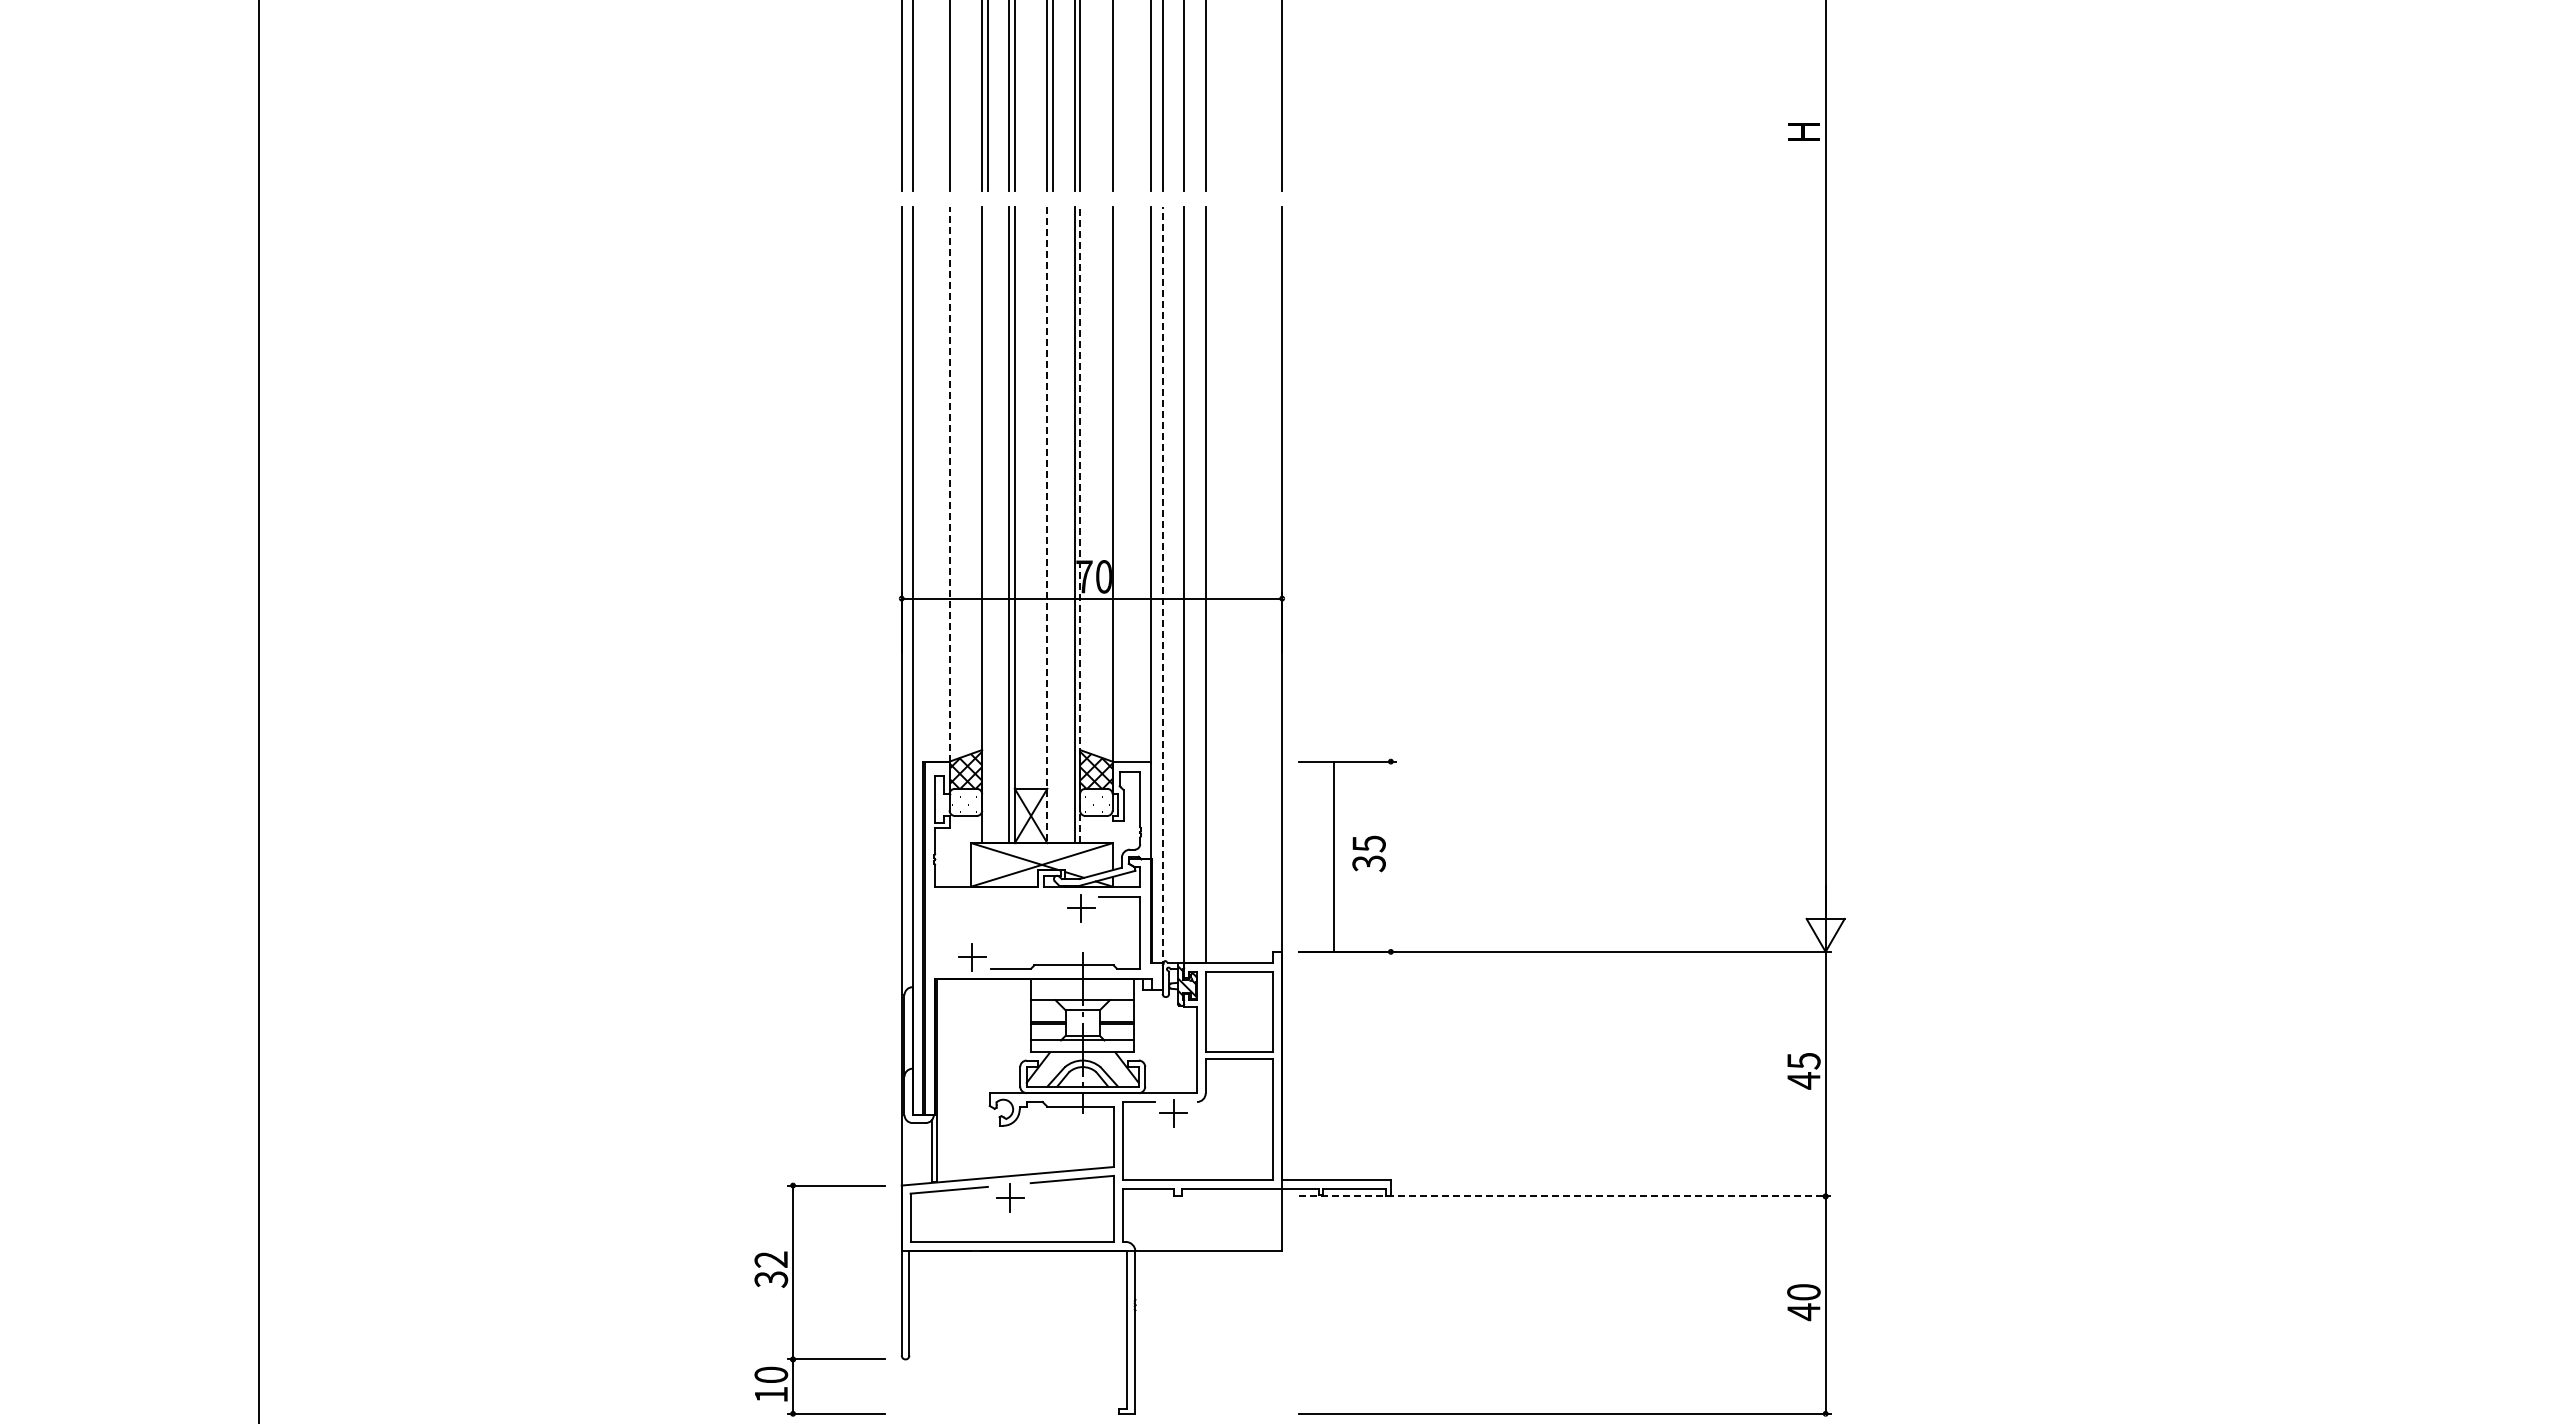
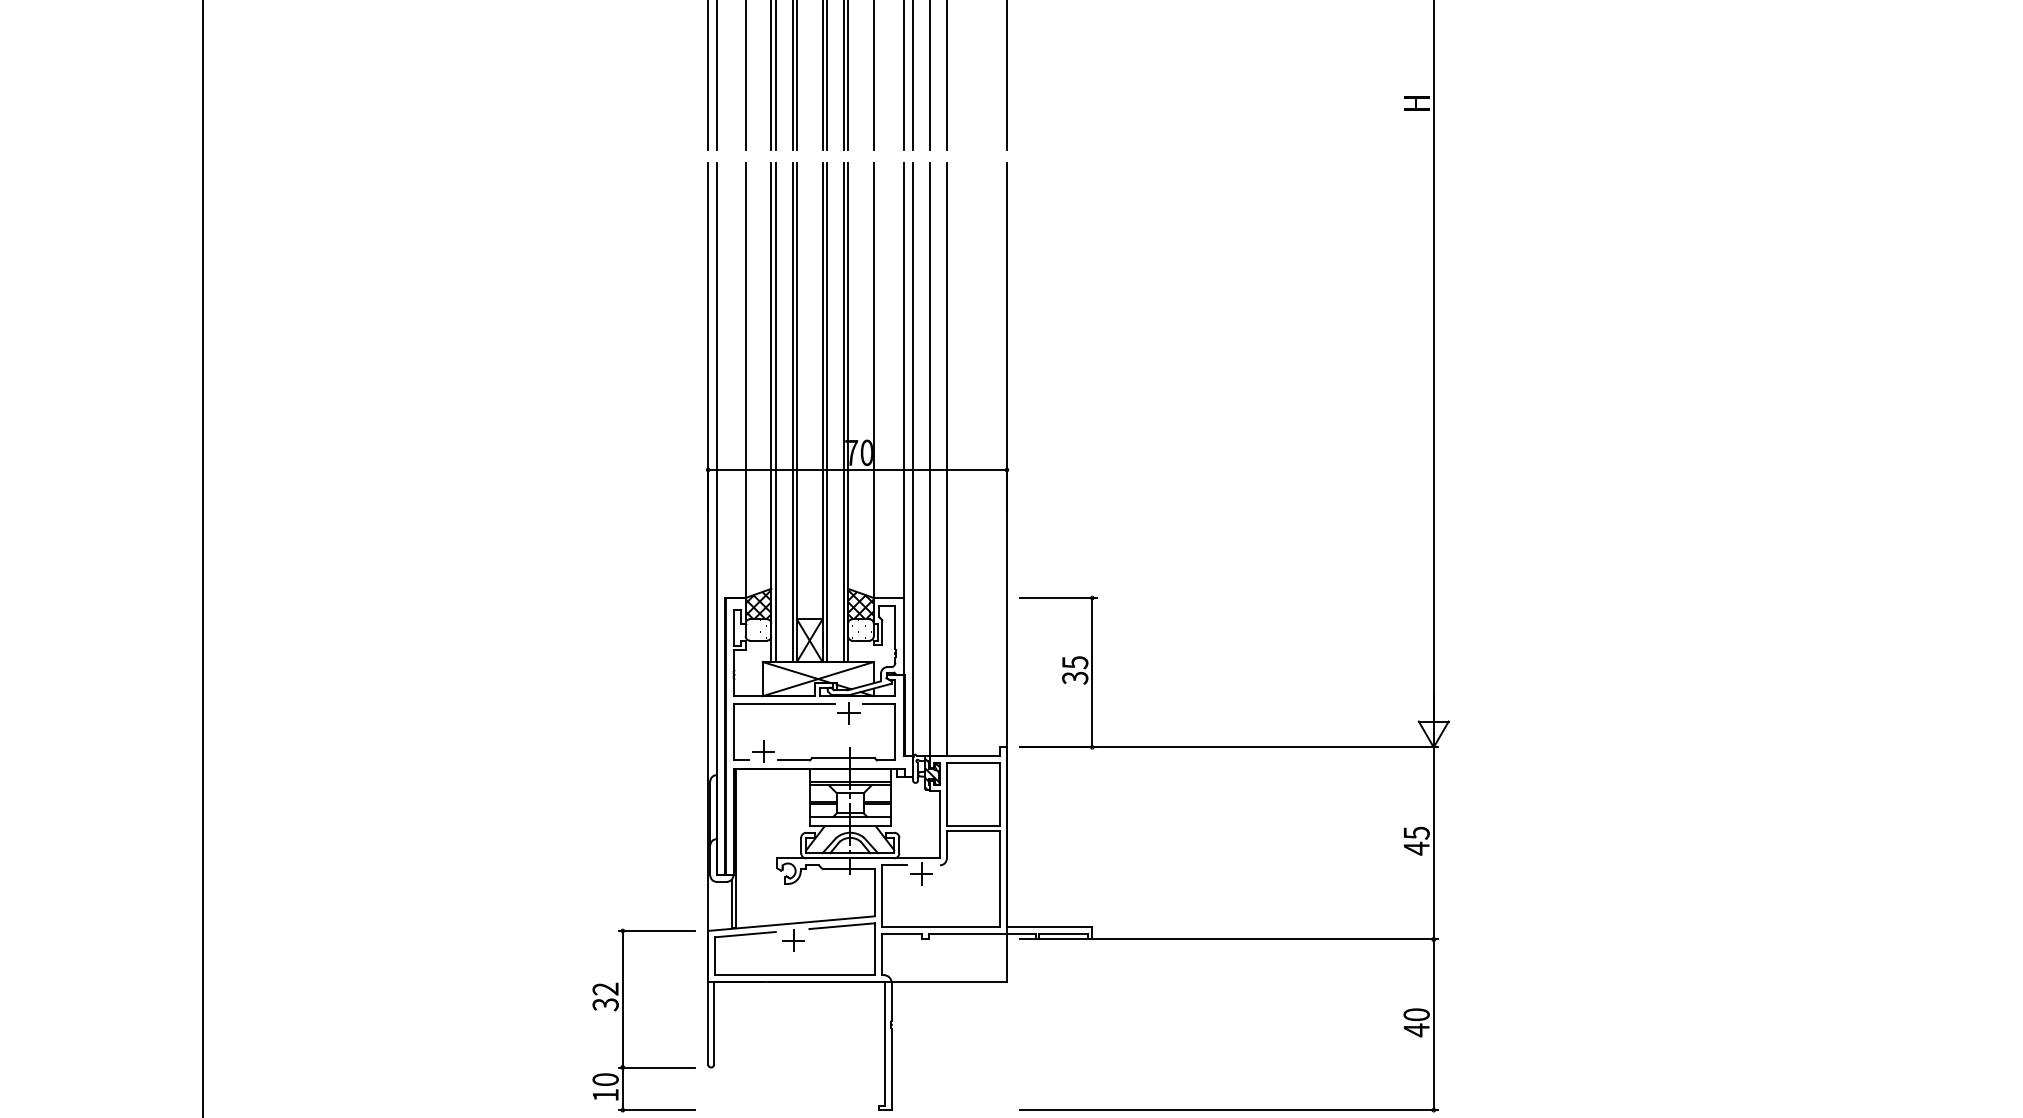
line: (949, 483) -> (745, 379), dashed -> solid
line: (987, 525) -> (775, 412), added
line: (1047, 525) -> (822, 412), dashed -> solid
line: (1052, 525) -> (826, 412), added
line: (1080, 525) -> (848, 412), dashed -> solid
line: (1162, 598) -> (912, 469), dashed -> solid
line: (1333, 856) -> (1092, 672), moved
part: (998, 897) -> (784, 704), added
line: (1082, 995) -> (850, 781), added
line: (1565, 1196) -> (1229, 939), dashed -> solid

